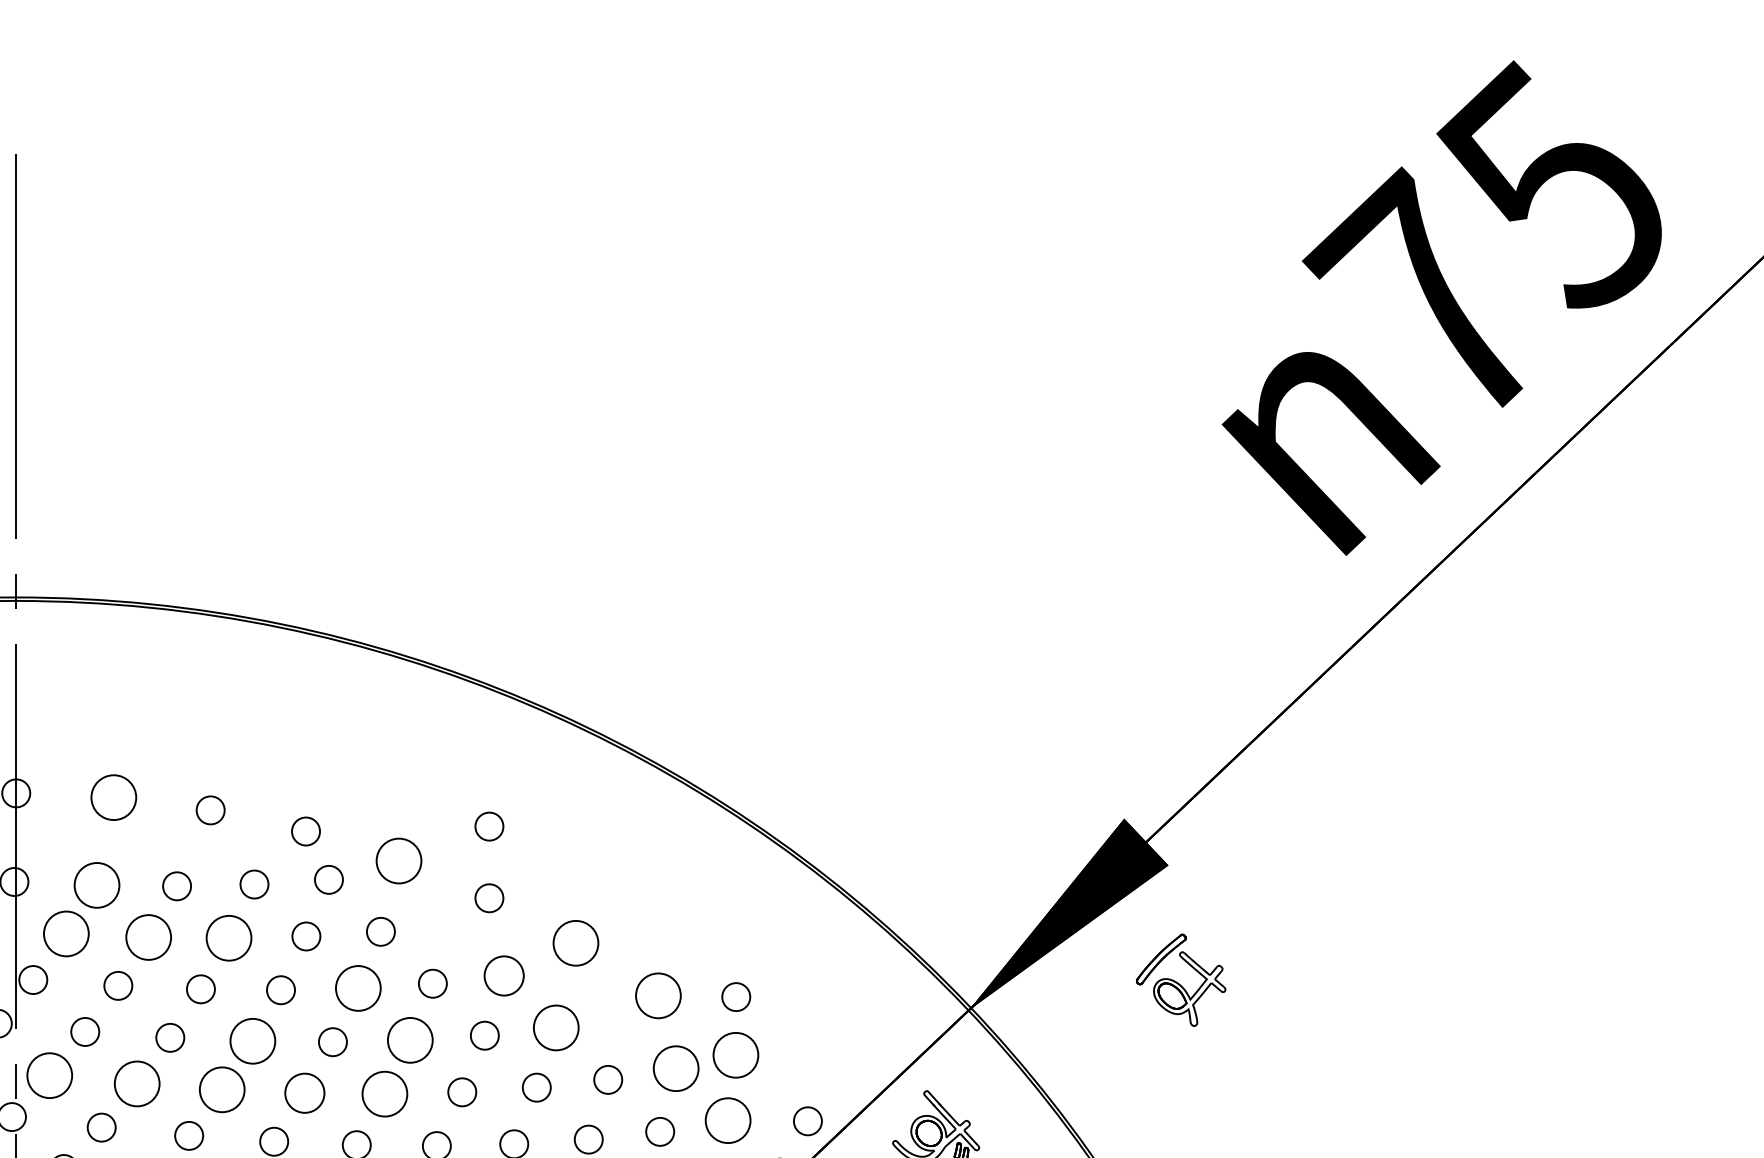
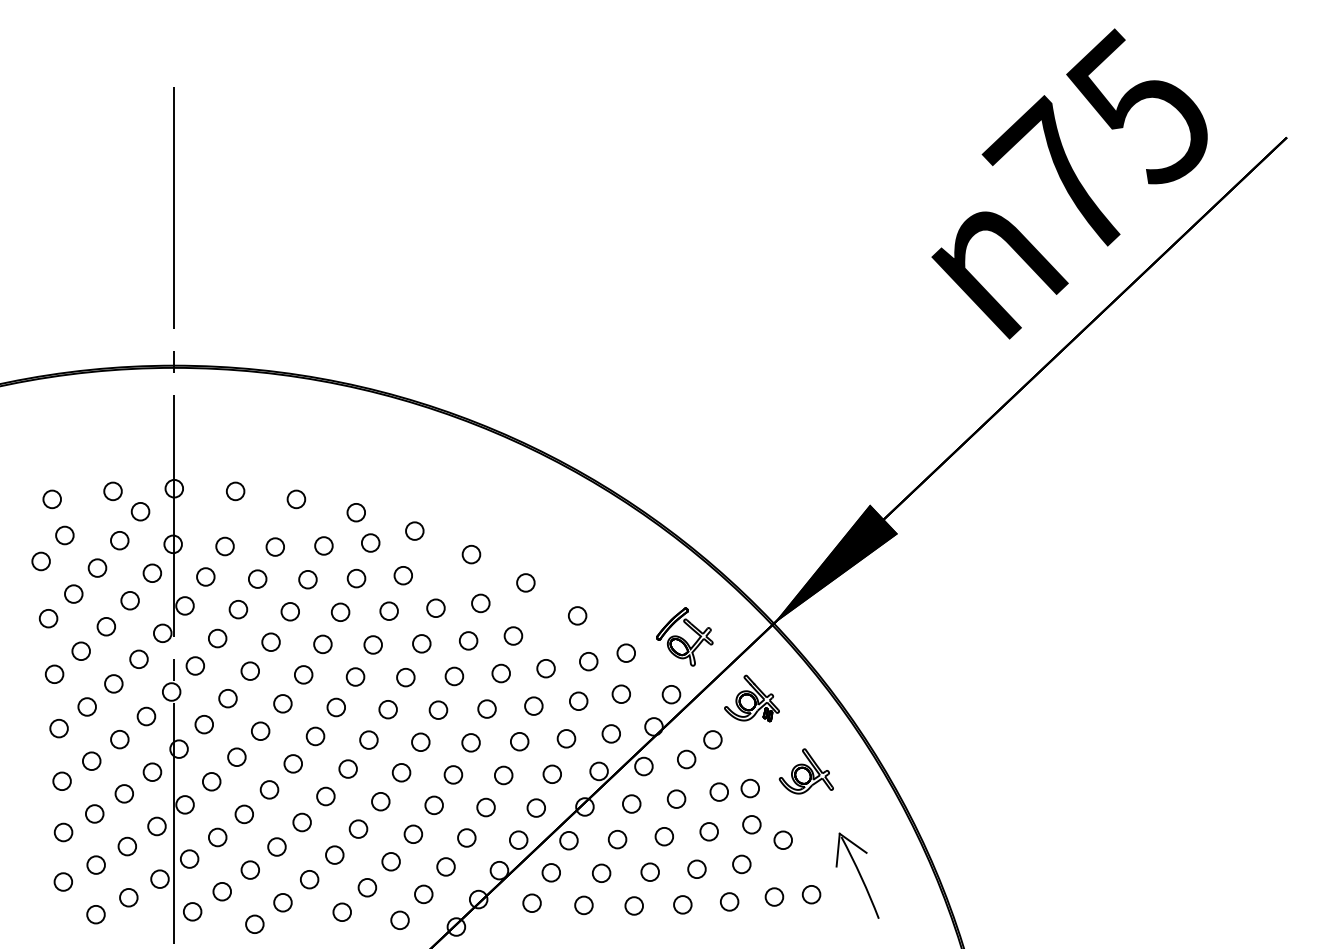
circle: (113, 797) -> (235, 491), size x0.62
circle: (489, 826) -> (471, 509), removed
circle: (398, 859) -> (414, 530), size x0.62
circle: (96, 885) -> (224, 546), size x0.62
circle: (65, 933) -> (205, 576), size x0.62
circle: (148, 936) -> (257, 578), size x0.62
circle: (228, 937) -> (307, 579), size x0.62
circle: (575, 942) -> (525, 582), size x0.62
circle: (503, 976) -> (480, 603), size x0.71
part: (1180, 979) -> (684, 636), moved
circle: (357, 988) -> (388, 611), size x0.62
circle: (658, 995) -> (577, 615), size x0.62
circle: (736, 996) -> (626, 616), removed
circle: (556, 1027) -> (513, 635), size x0.62
circle: (409, 1039) -> (421, 643), size x0.62
circle: (252, 1041) -> (322, 644), size x0.62
circle: (736, 1055) -> (626, 653), size x0.62
circle: (675, 1068) -> (588, 661), size x0.62
circle: (49, 1074) -> (195, 665), size x0.62
circle: (137, 1082) -> (250, 670), size x0.62
circle: (221, 1089) -> (303, 674), size x0.62
circle: (304, 1092) -> (355, 676), size x0.71
circle: (384, 1093) -> (405, 677), size x0.62
circle: (728, 1121) -> (621, 694), size x0.62

